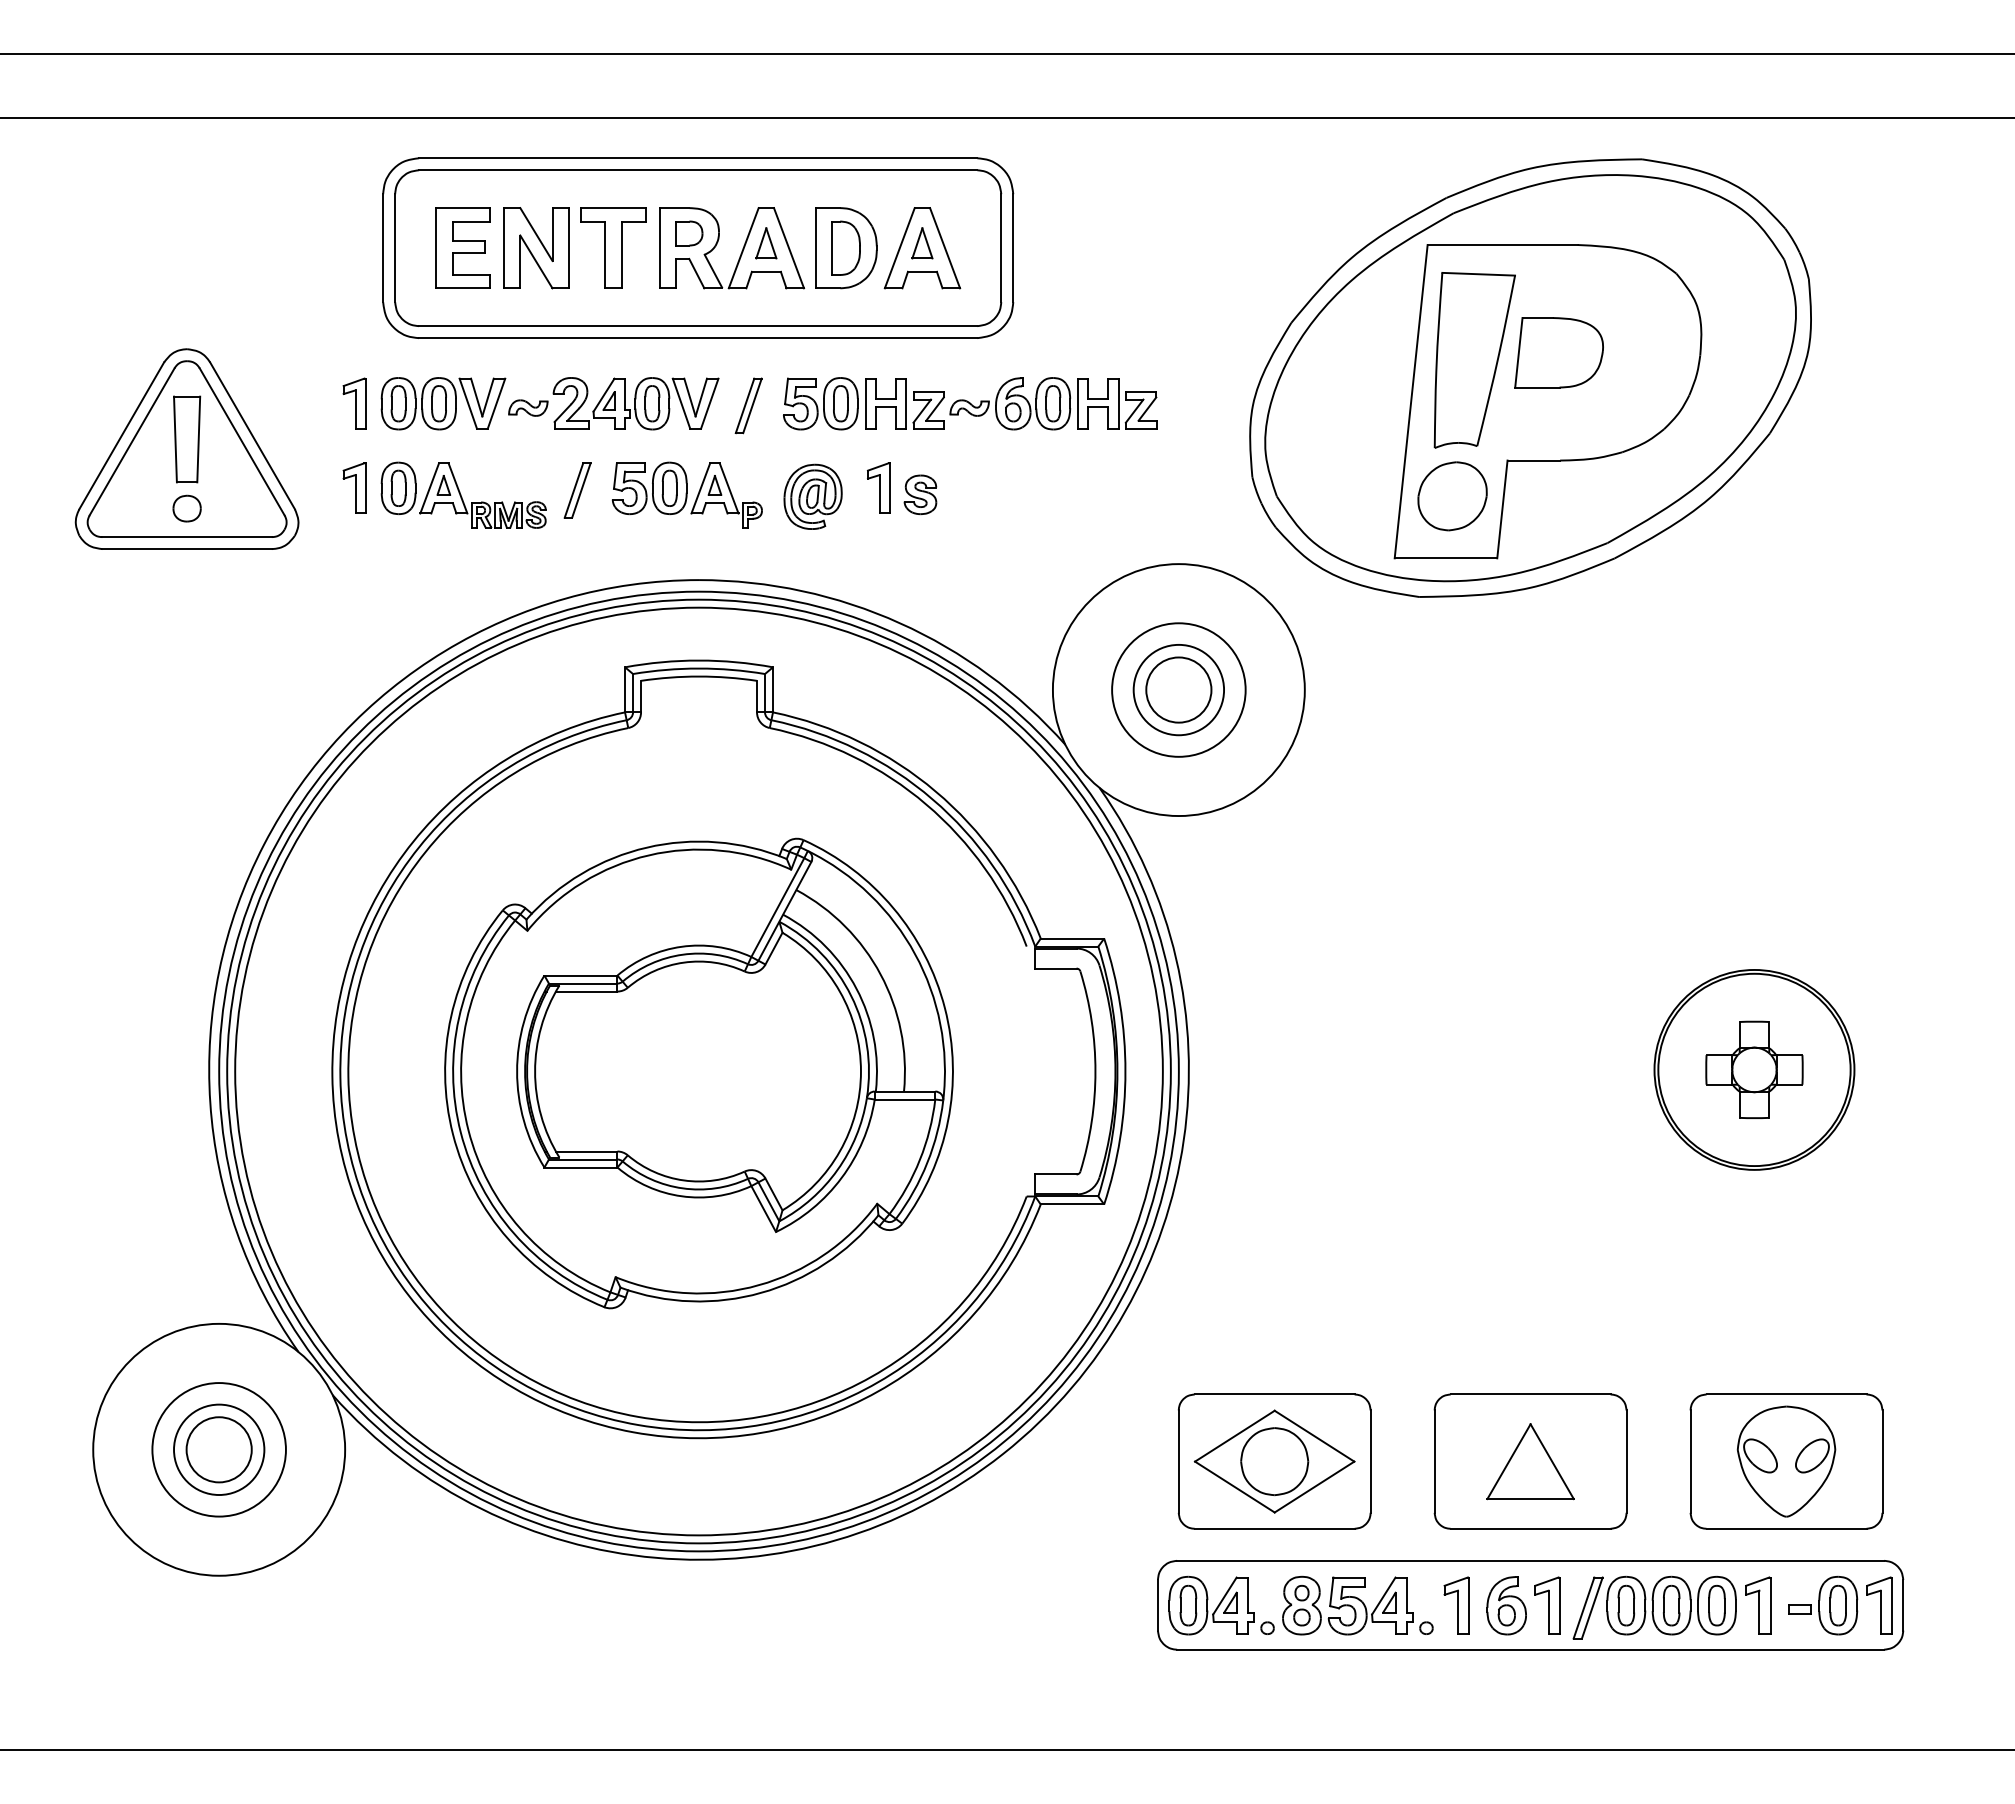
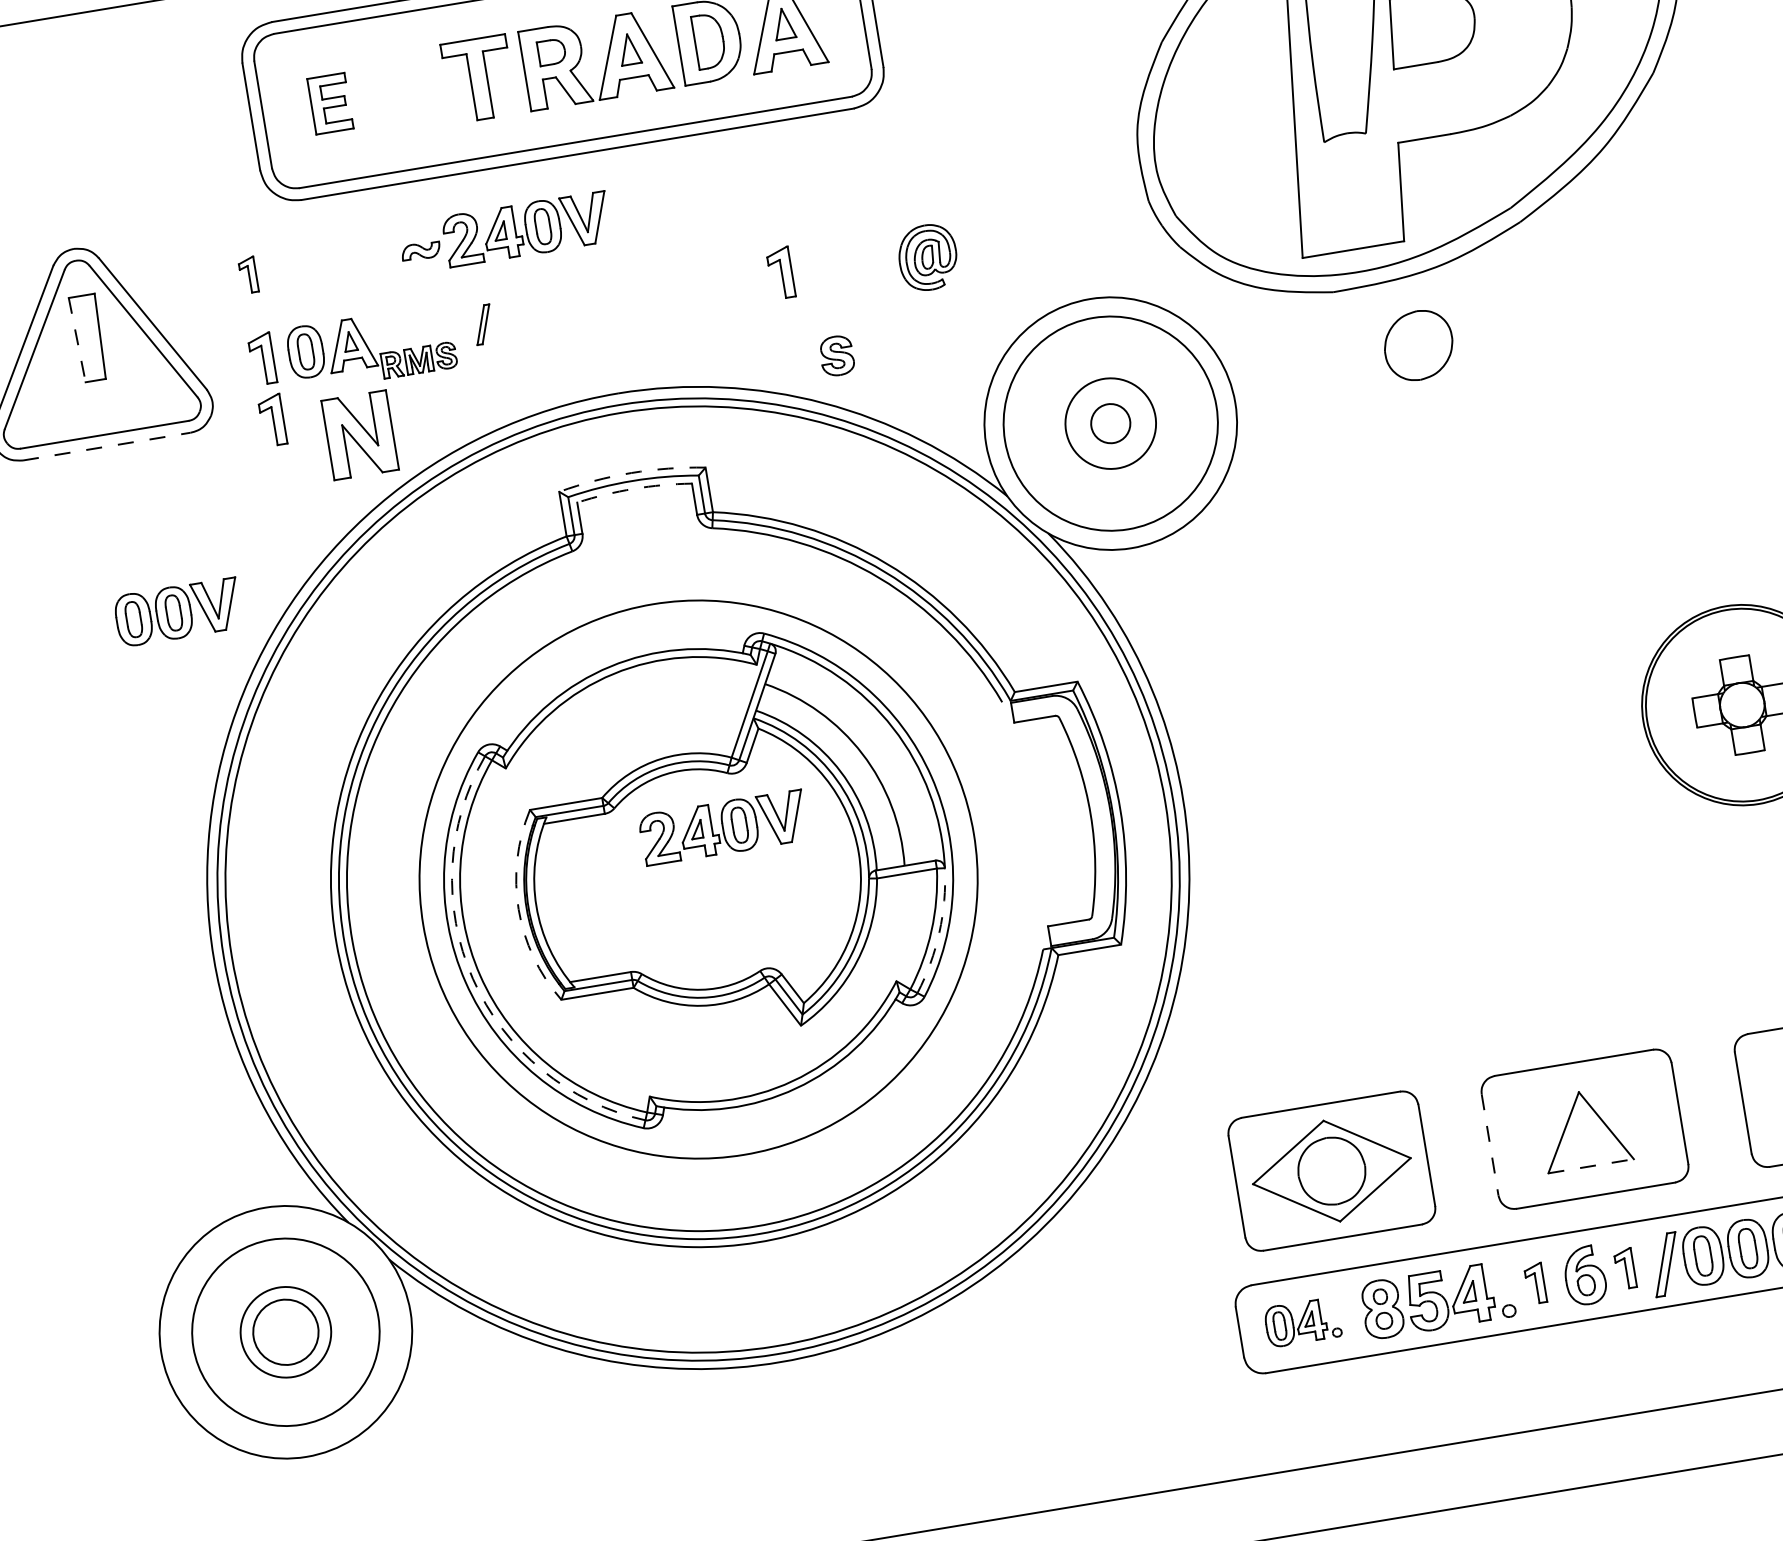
part: (462, 247) -> (329, 103), size x0.7
part: (536, 248) -> (360, 435), moved
part: (354, 403) -> (248, 275), size x0.7
part: (443, 403) -> (178, 612), moved
part: (970, 403) -> (857, 174), removed
part: (748, 405) -> (638, 212), removed
line: (175, 439) -> (77, 340), solid -> dashed
part: (577, 490) -> (483, 324), size x0.7
part: (686, 494) -> (591, 310), removed
part: (920, 494) -> (836, 355), moved
part: (812, 496) -> (927, 257), moved
part: (1452, 496) -> (1418, 345), moved
part: (186, 508) -> (99, 406), removed
line: (187, 549) -> (107, 446), solid -> dashed
part: (354, 549) -> (272, 419), added
arc: (699, 660) -> (631, 472), solid -> dashed
arc: (699, 676) -> (634, 488), solid -> dashed
circle: (1178, 689) -> (1110, 423), size x0.6
circle: (1178, 689) -> (1110, 423), size x1.6
part: (731, 1024) -> (723, 827), added
arc: (517, 1071) -> (519, 909), solid -> dashed
circle: (698, 1071) -> (698, 879), size x0.6
arc: (460, 1132) -> (472, 978), solid -> dashed
arc: (927, 1162) -> (939, 932), solid -> dashed
circle: (218, 1449) -> (285, 1332), size x1.4
line: (1434, 1462) -> (1490, 1145), solid -> dashed
line: (1531, 1499) -> (1592, 1166), solid -> dashed
part: (1221, 1605) -> (1302, 1322), size x0.7
part: (1456, 1605) -> (1535, 1283), size x0.7
part: (1547, 1605) -> (1625, 1268), size x0.7

